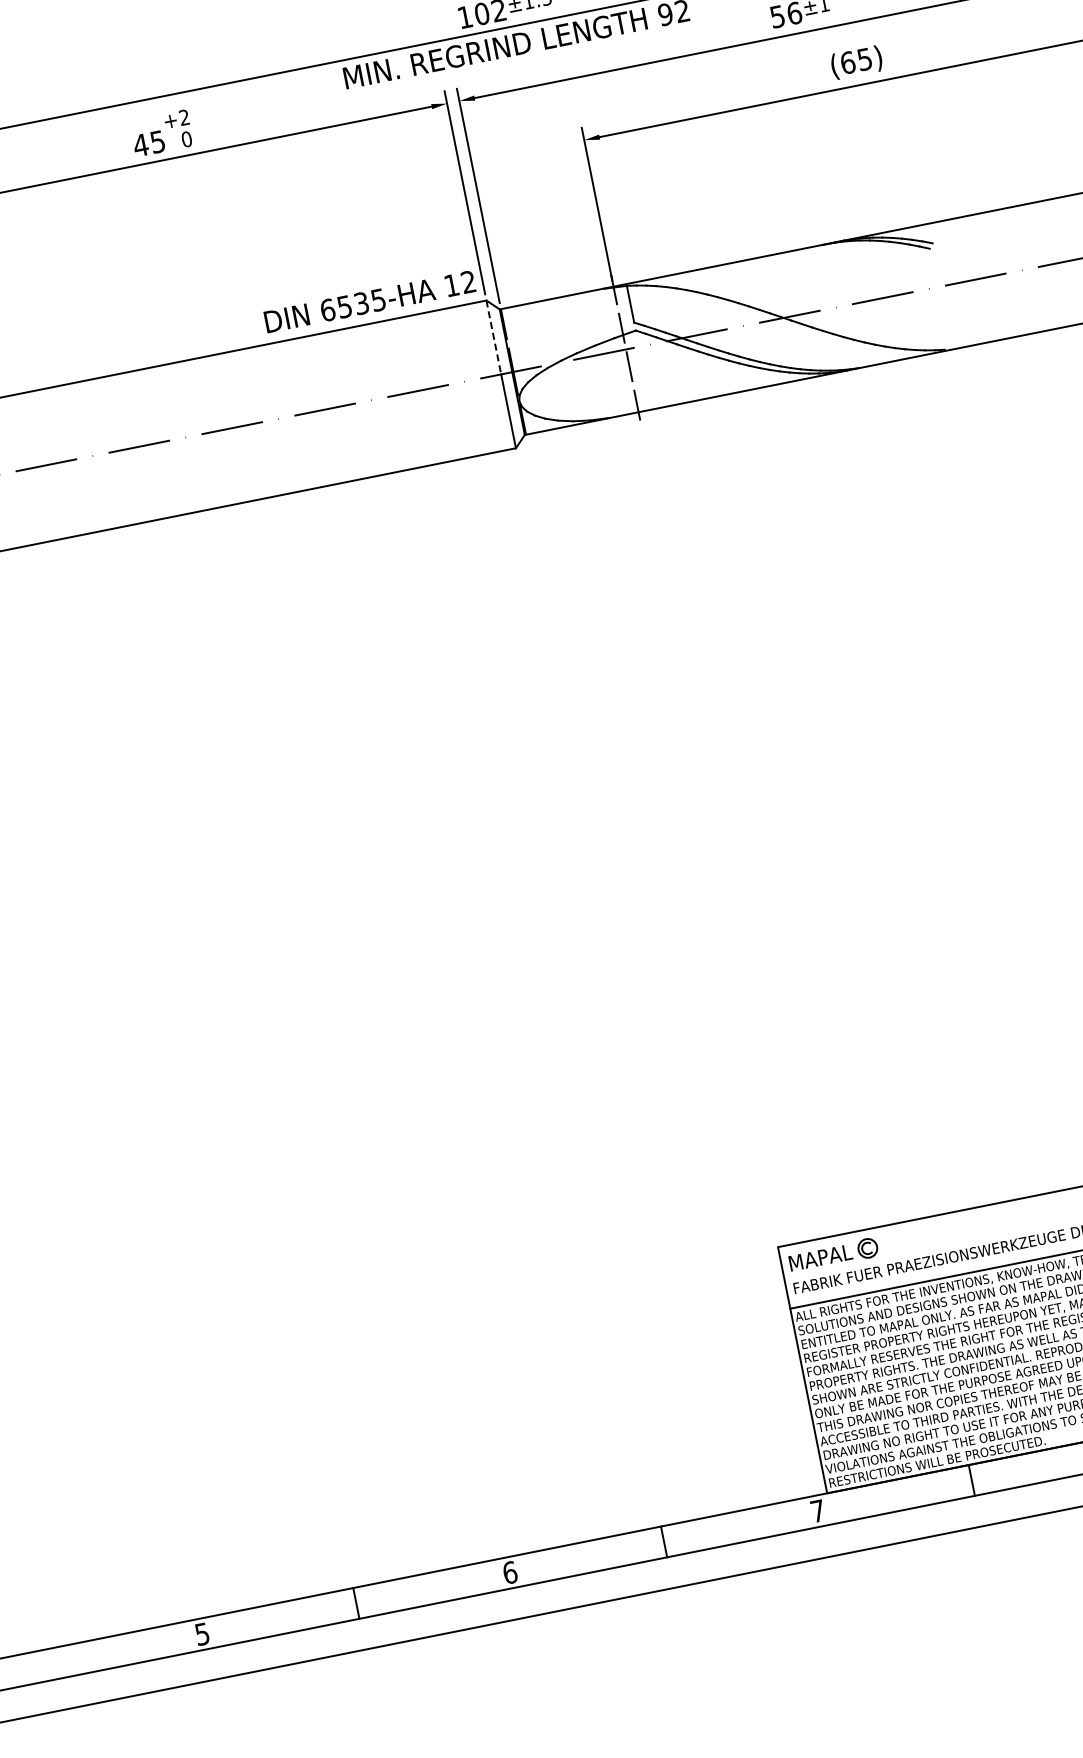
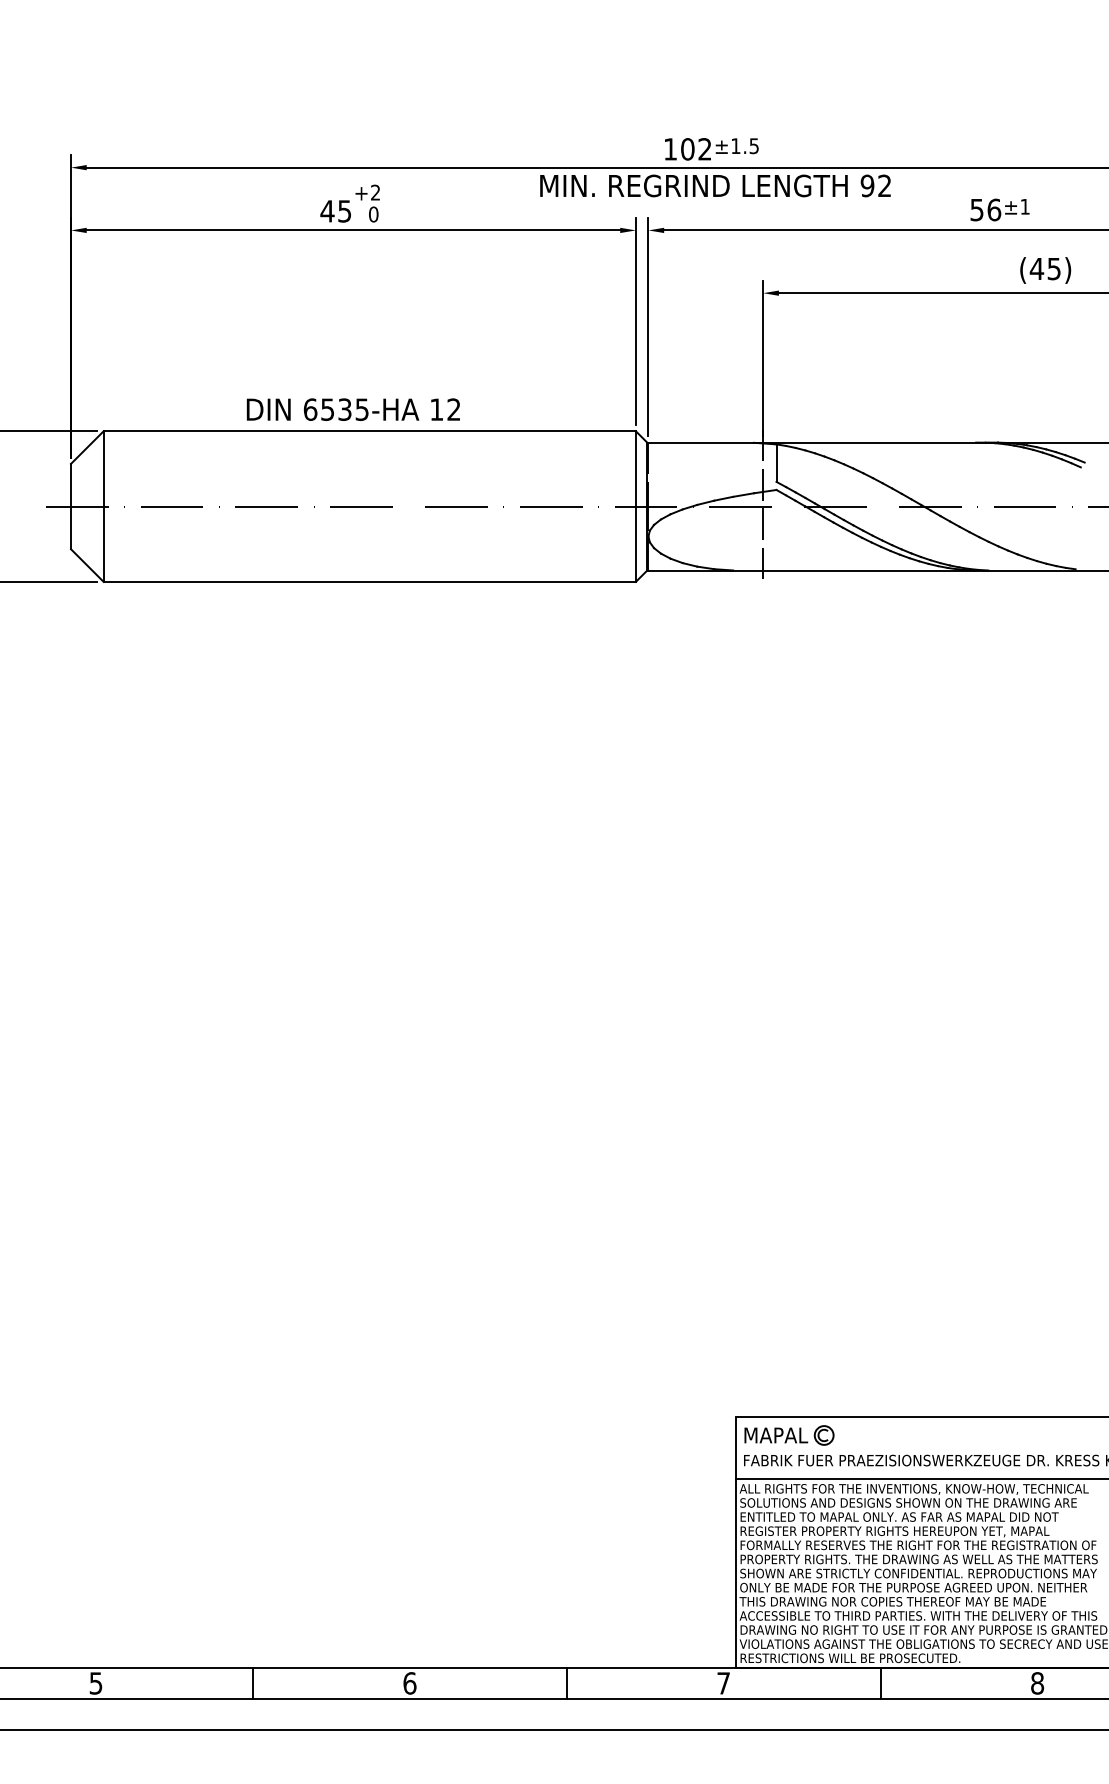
text: (847, 62) -> (1036, 268), (65) -> (45)
text: (369, 301) -> (352, 409), moved
line: (493, 337) -> (635, 468), dashed -> solid

